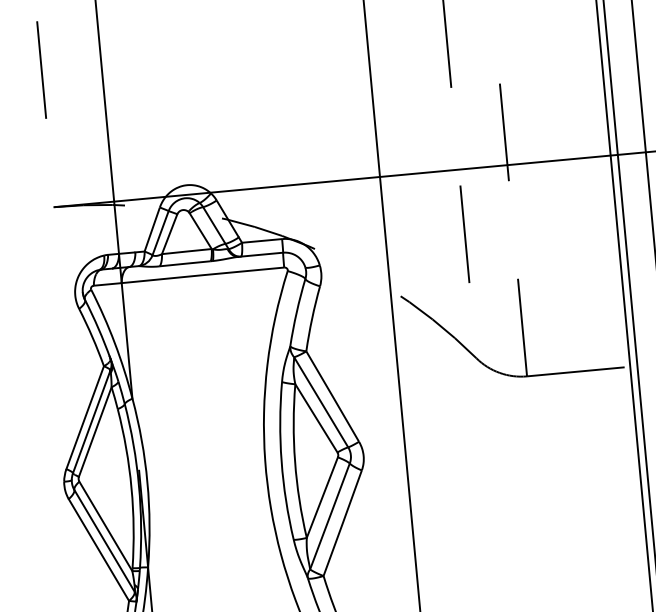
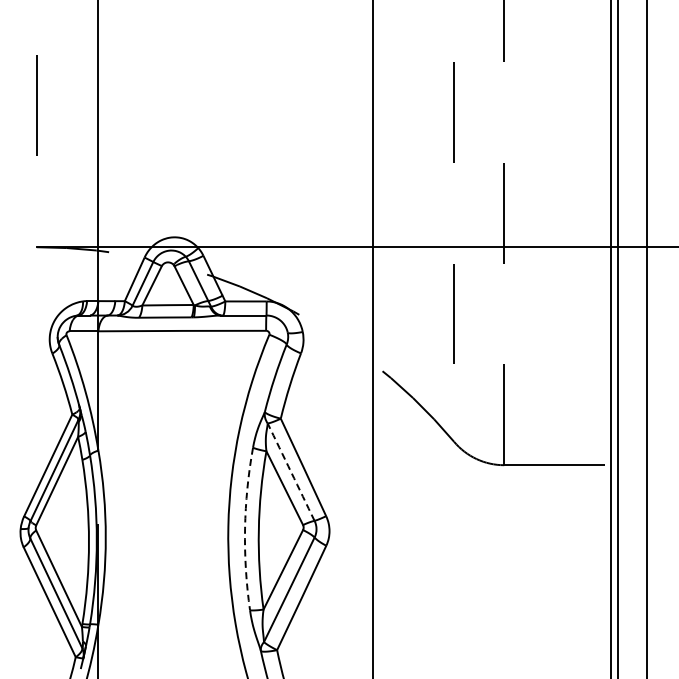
arc: (321, 402) -> (291, 472), solid -> dashed
arc: (281, 460) -> (245, 528), solid -> dashed

